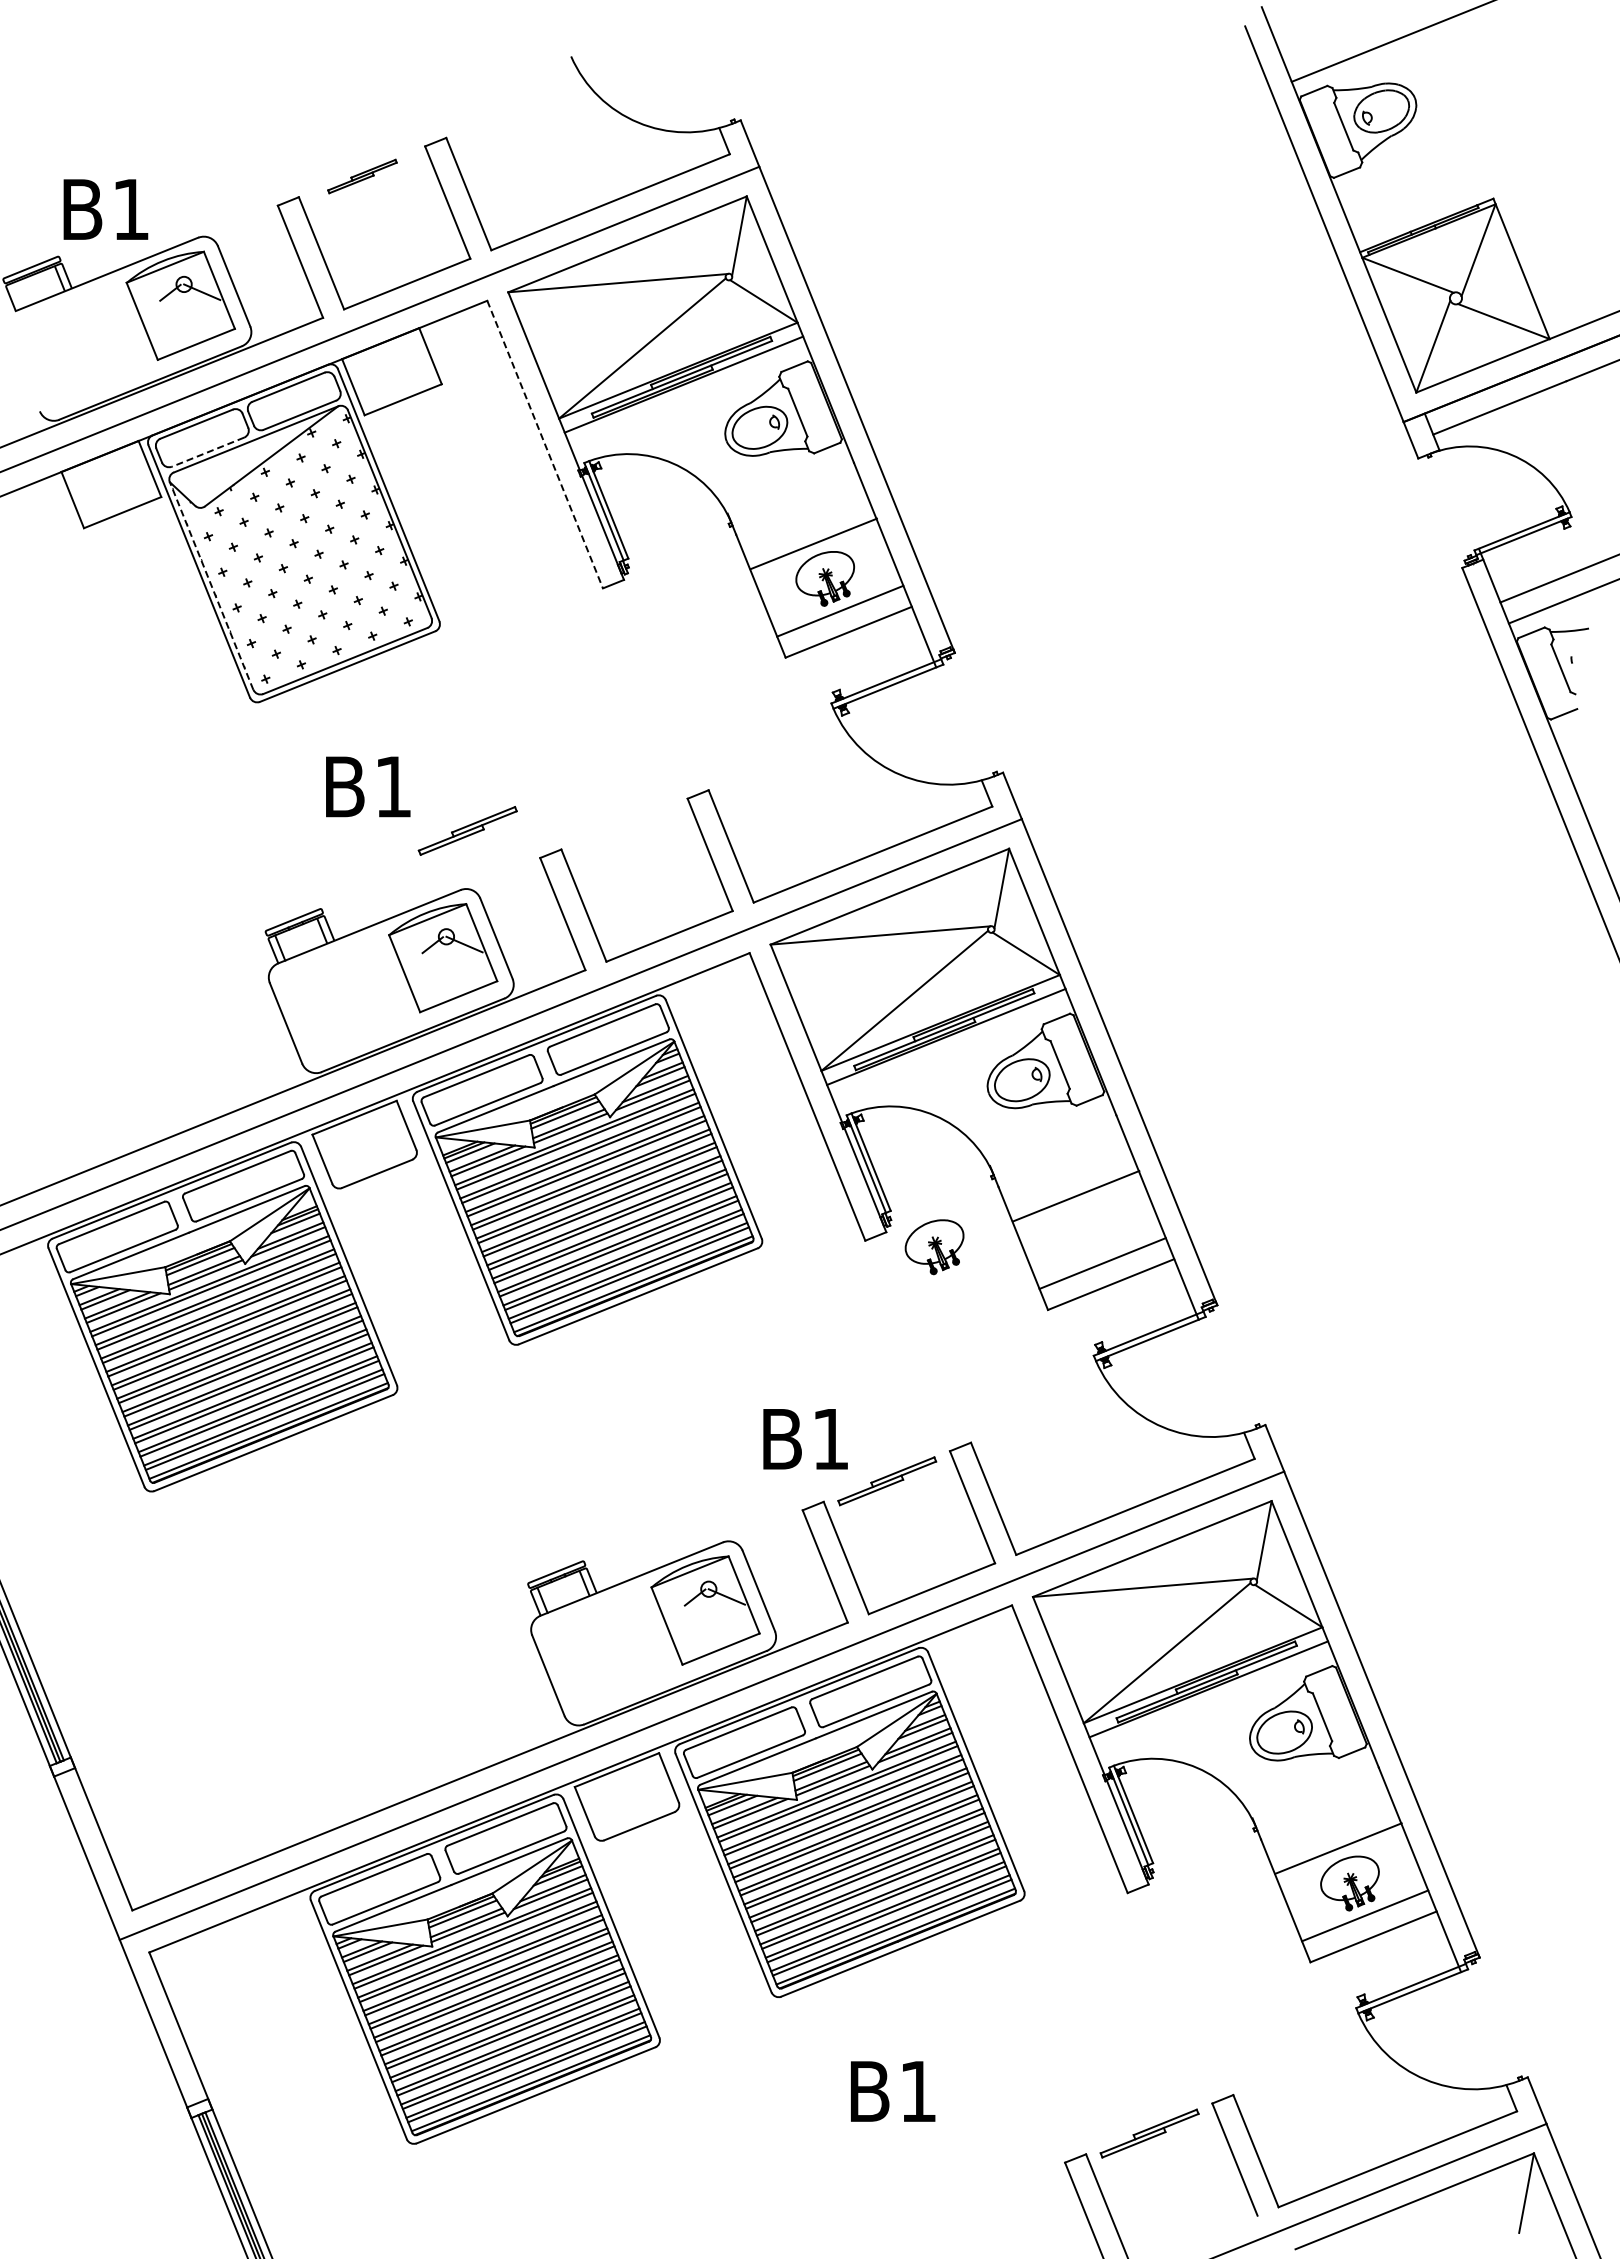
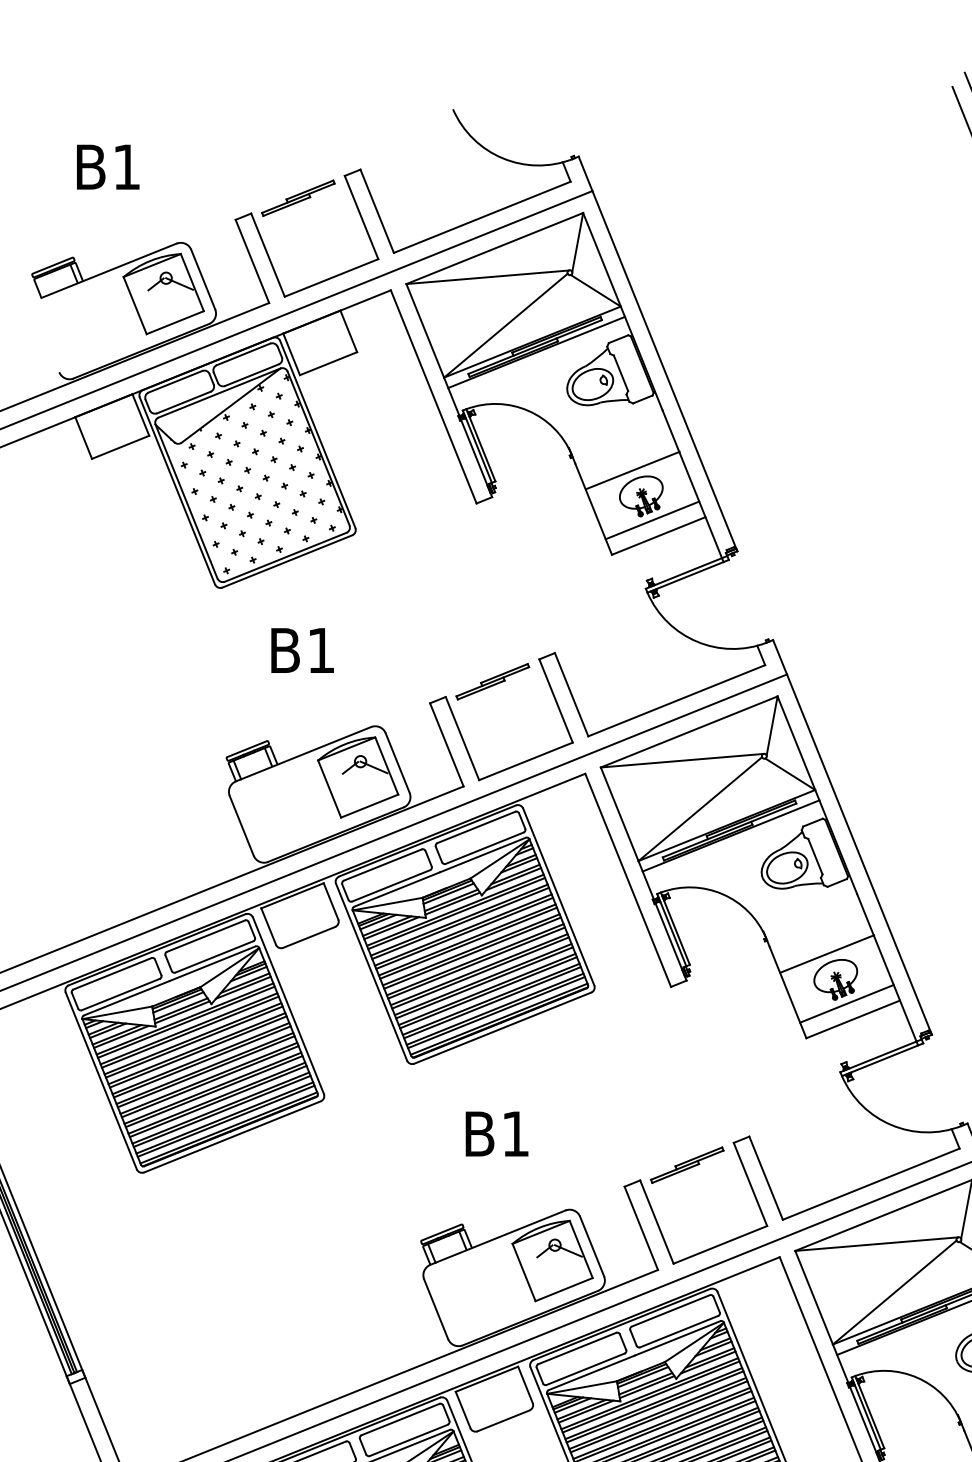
part: (362, 176) -> (298, 198), size x1.43
text: (105, 209) -> (107, 167), moved
line: (545, 444) -> (434, 396), dashed -> solid
line: (208, 452) -> (184, 402), dashed -> solid
line: (211, 586) -> (186, 502), dashed -> solid
part: (467, 830) -> (492, 681), moved
part: (934, 1247) -> (835, 980), moved
text: (805, 1439) -> (496, 1134), moved

